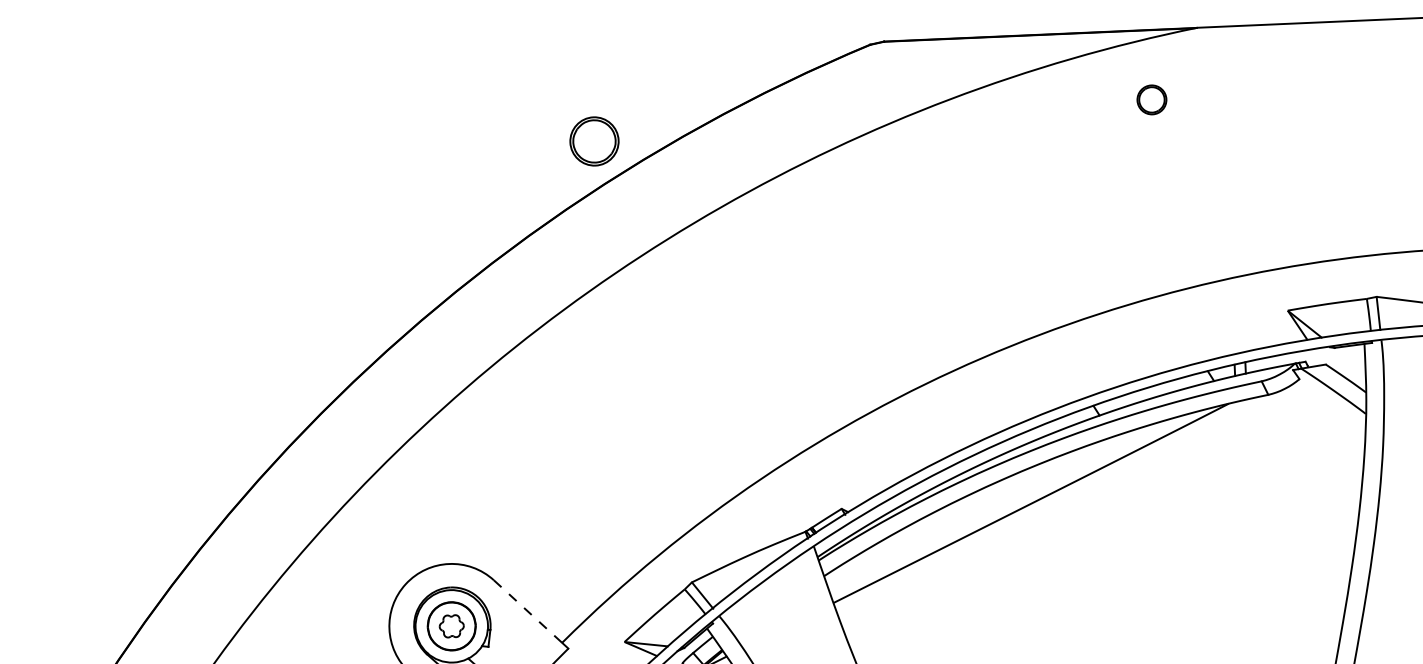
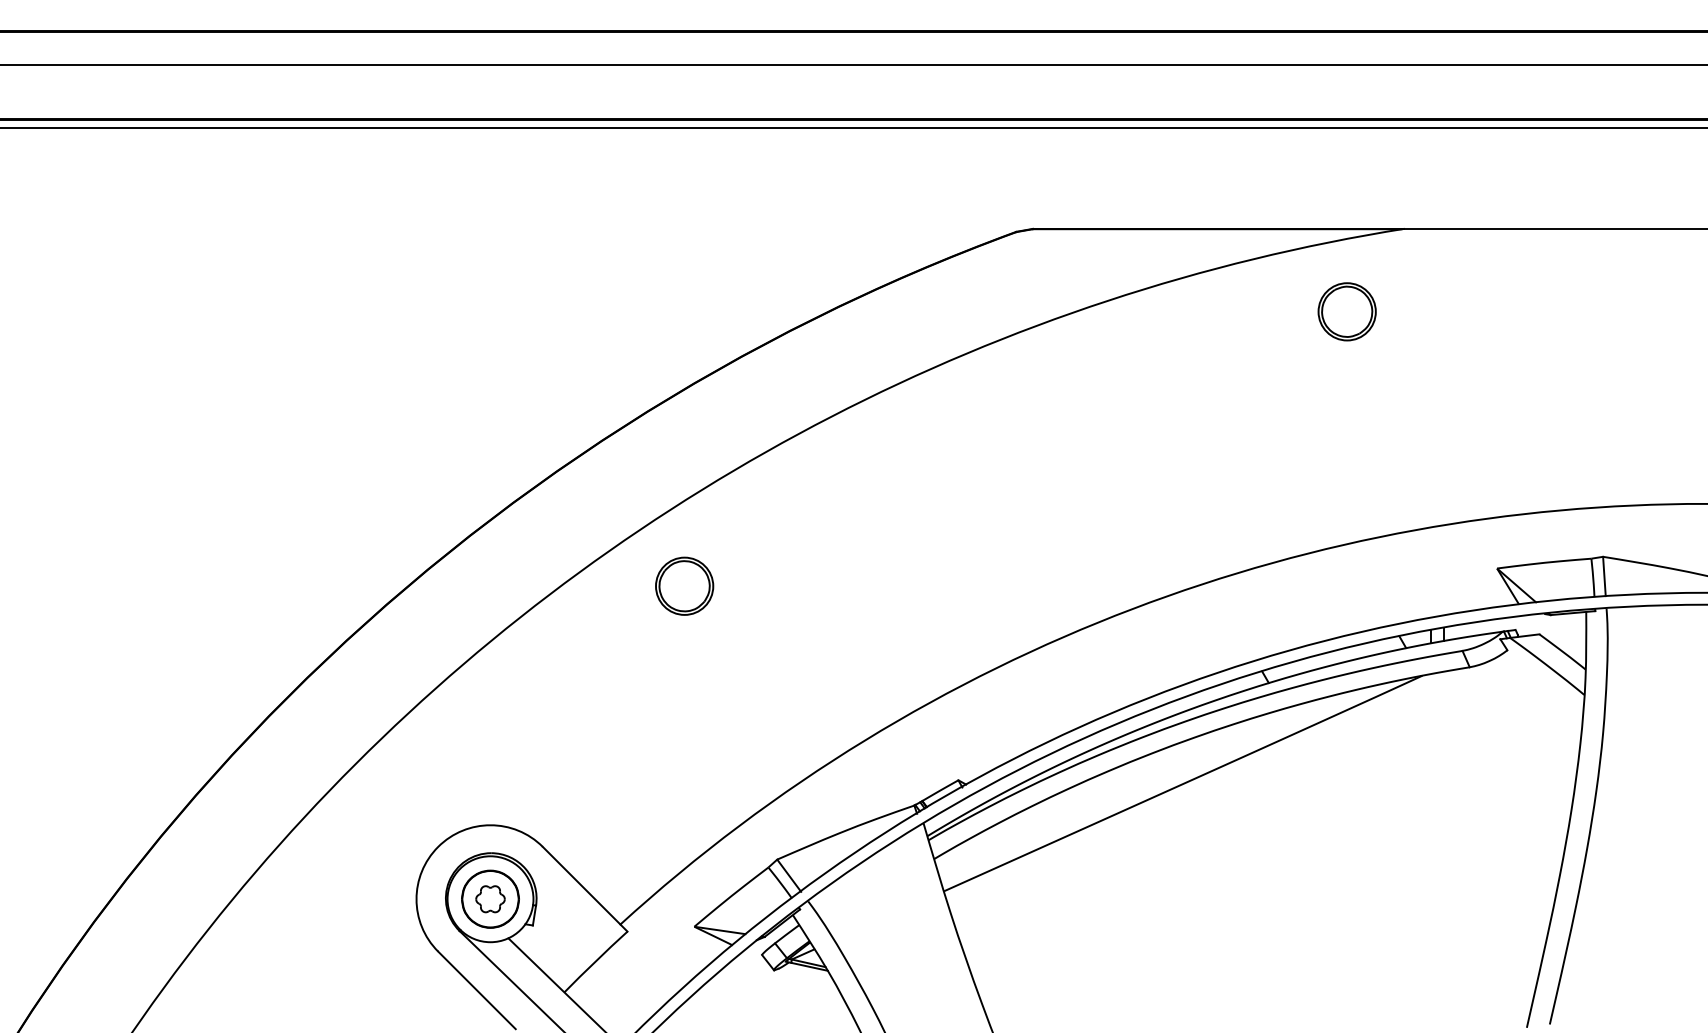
part: (1151, 99) -> (1346, 311), size x1.67
part: (594, 140) -> (684, 585), moved
line: (527, 611) -> (581, 885), dashed -> solid

